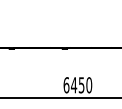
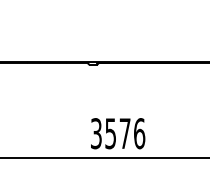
text: (77, 85) -> (117, 134), 6450 -> 3576

